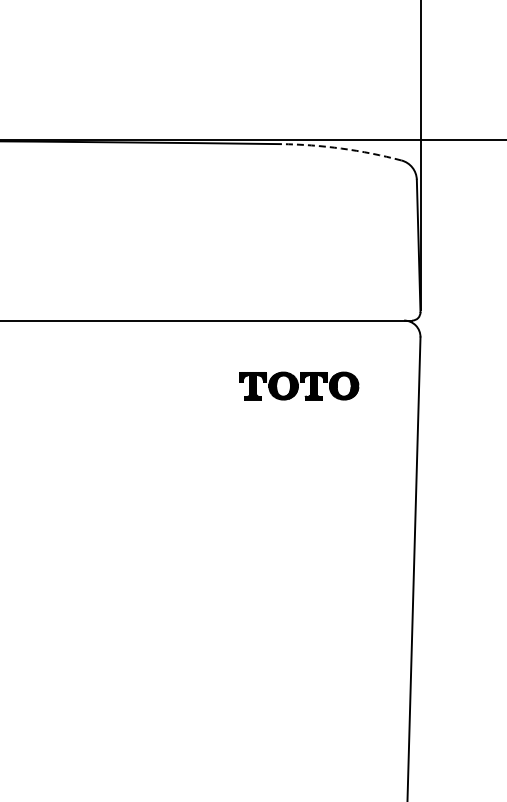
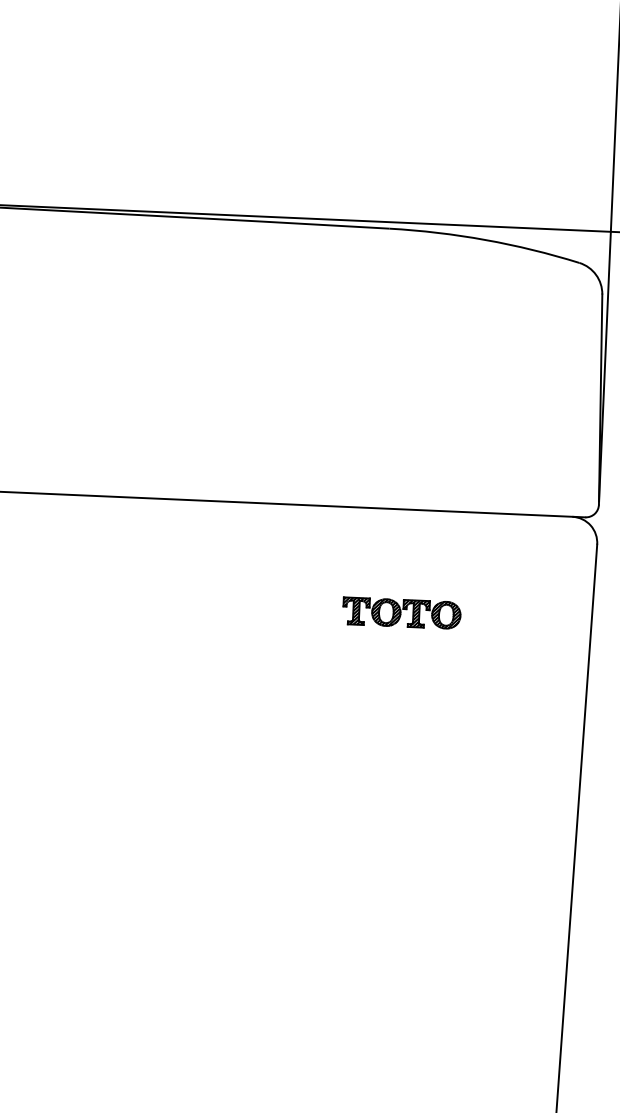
arc: (341, 148) -> (485, 239), dashed -> solid
part: (299, 385) -> (402, 612), size x0.62

